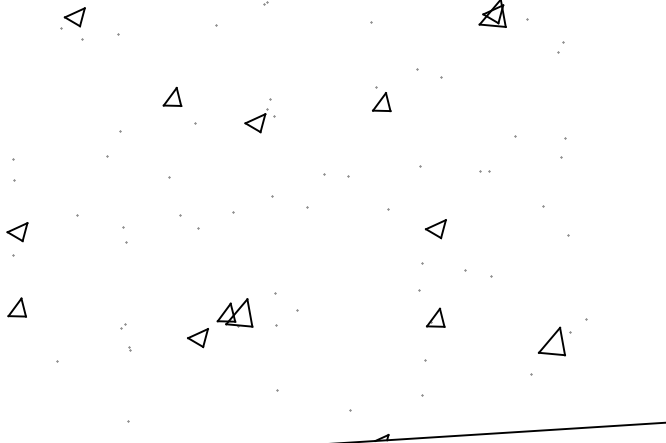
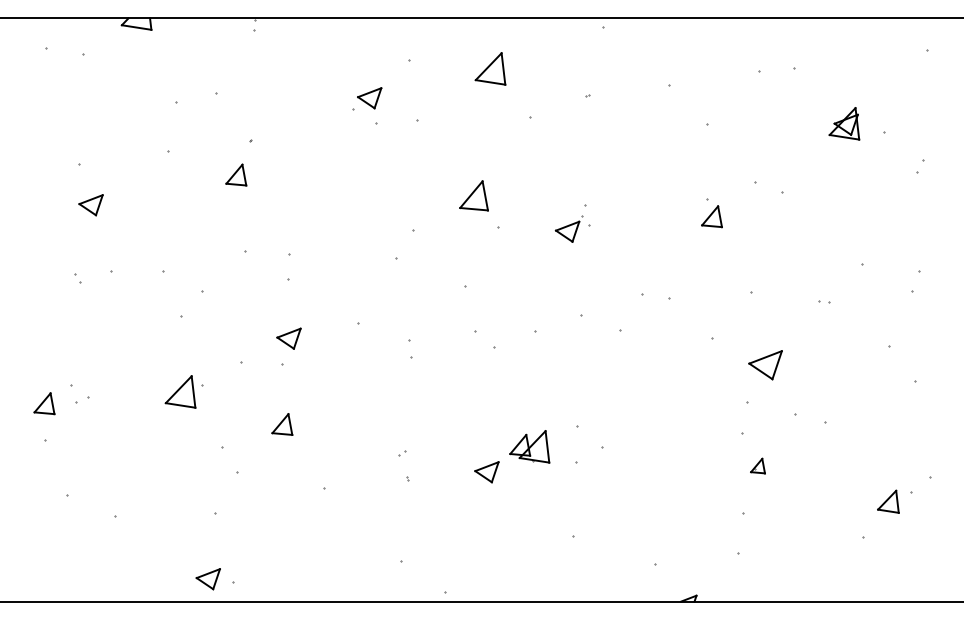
part: (172, 97) -> (474, 195), size x1.4
part: (436, 229) -> (765, 365), size x1.4
part: (434, 317) -> (757, 465), size x0.7
part: (551, 341) -> (888, 501), size x0.7

